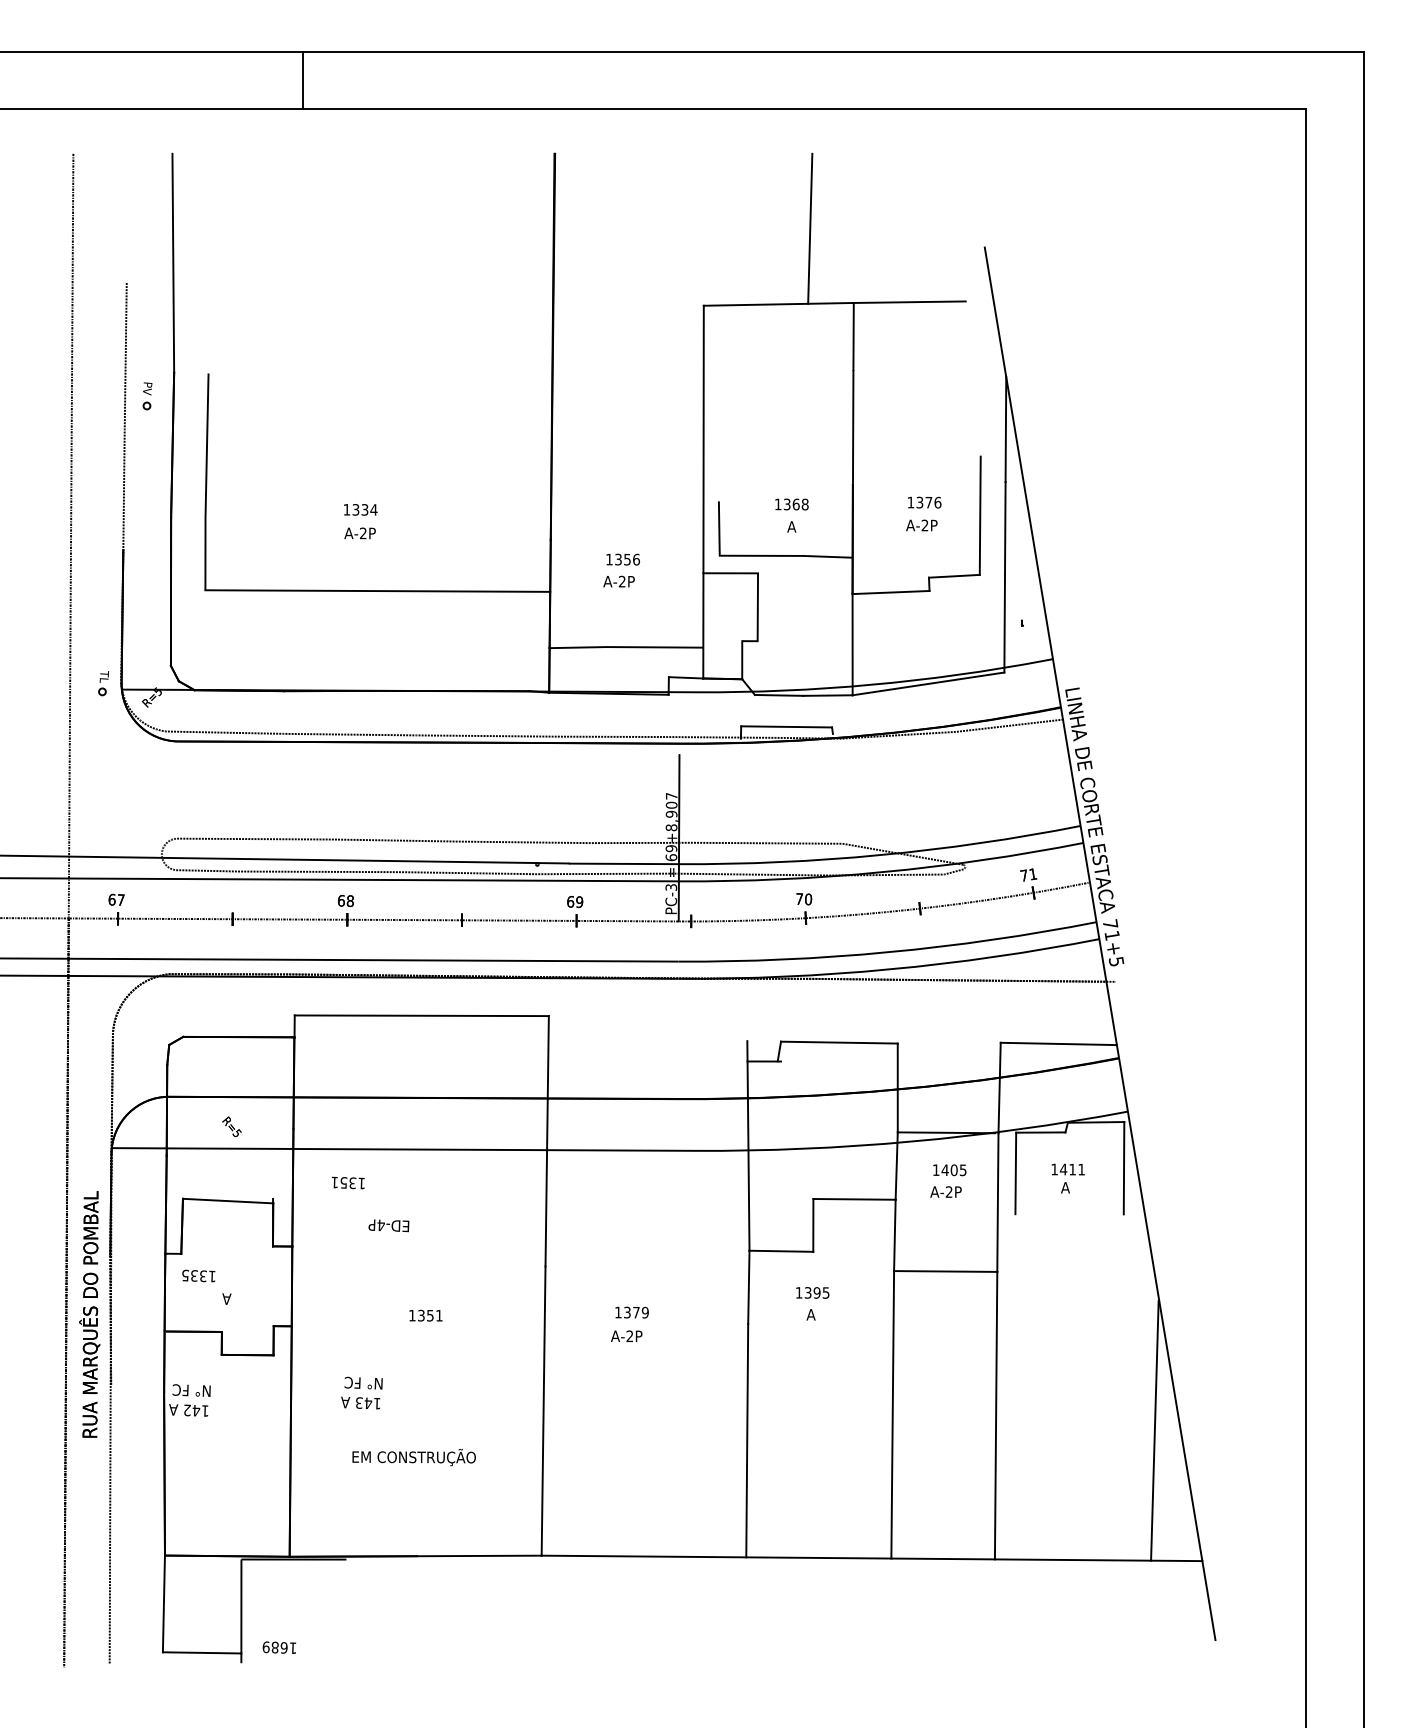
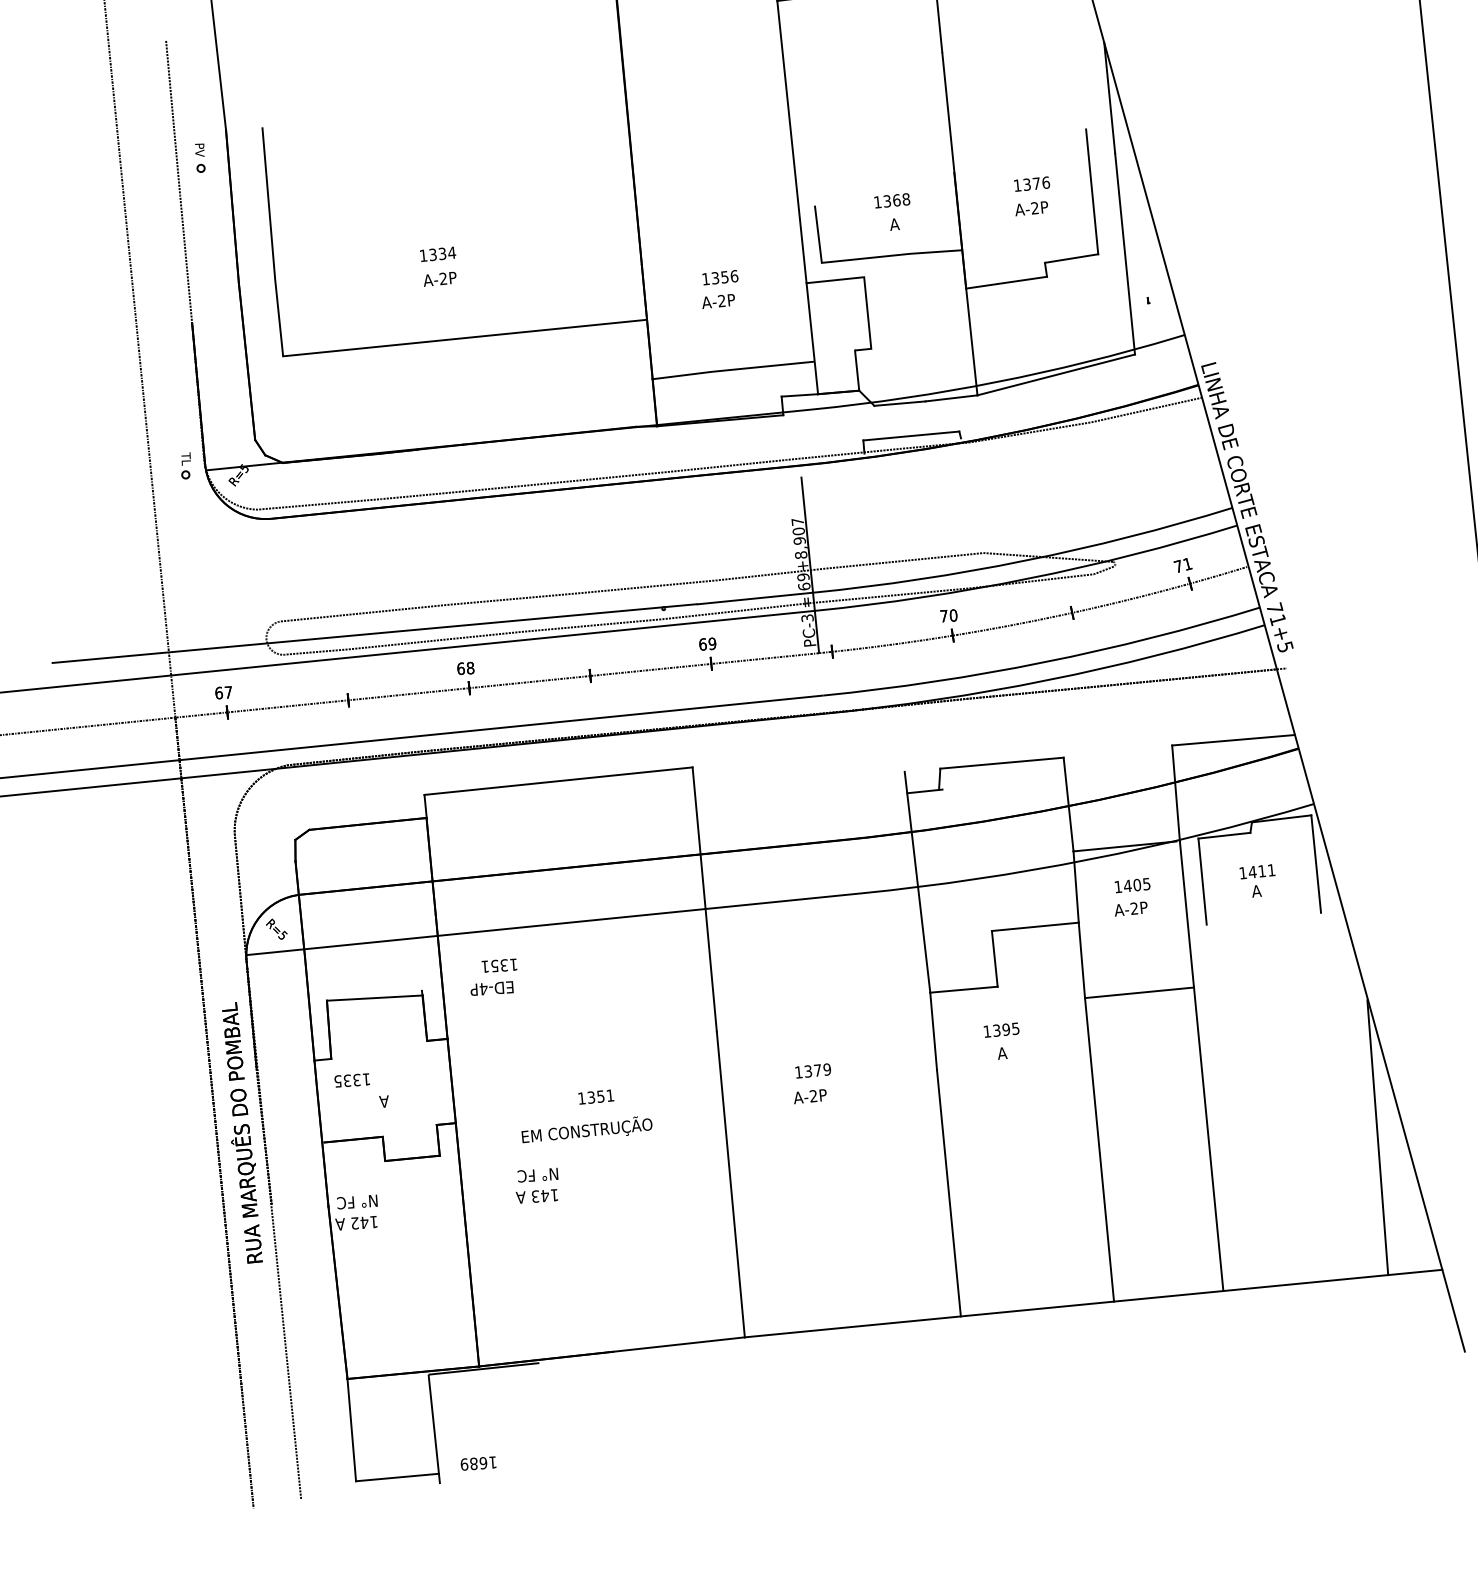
text: (231, 1126) -> (276, 928), moved
text: (388, 1225) -> (491, 988), moved
text: (413, 1457) -> (586, 1130), moved

